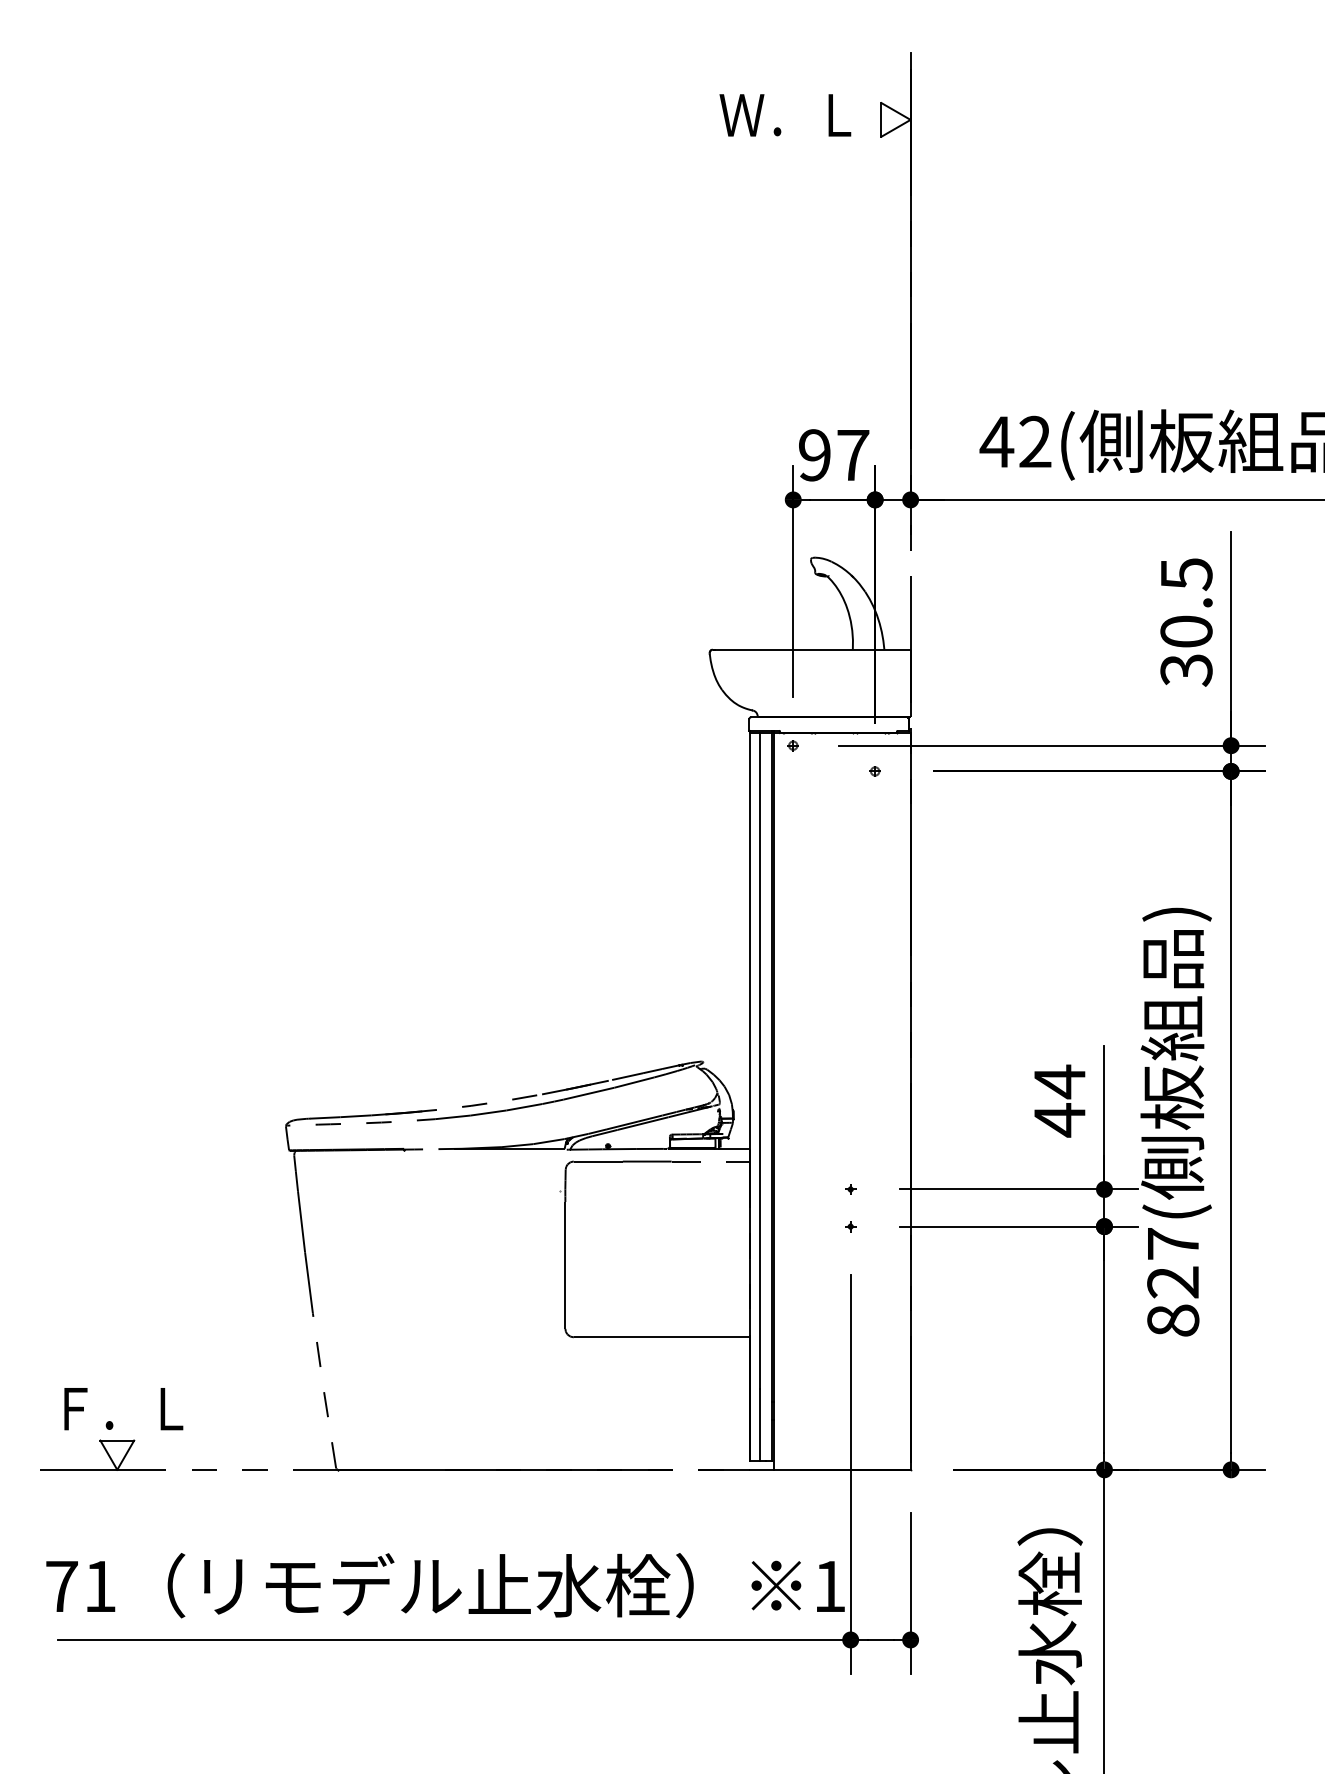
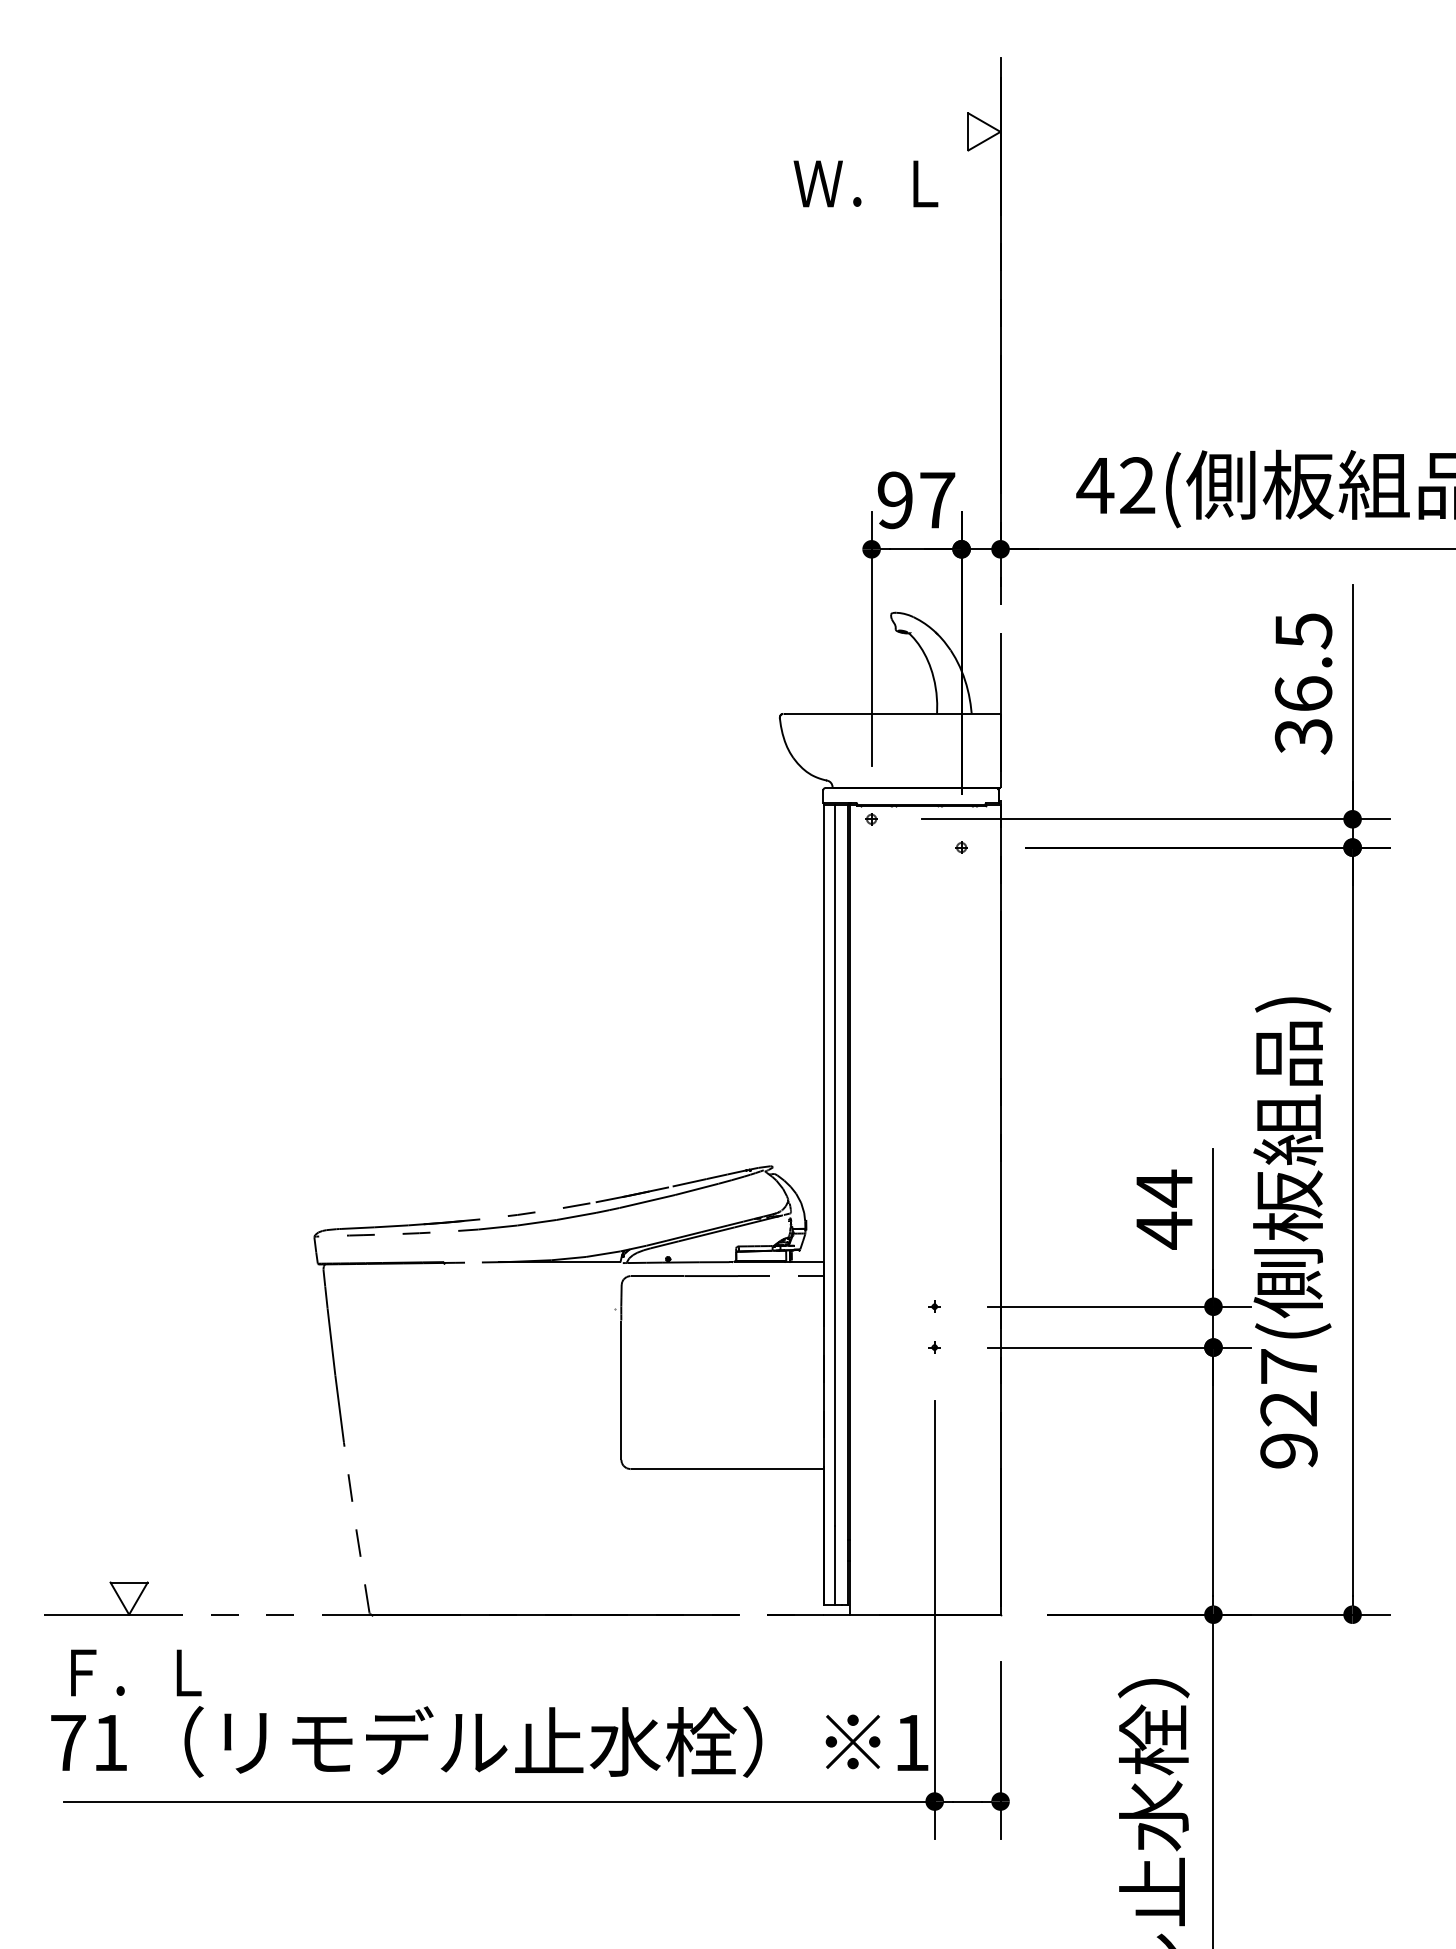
text: (784, 114) -> (865, 183), moved
text: (1186, 631) -> (1303, 693), 30.5 -> 36.5
text: (1172, 1320) -> (1288, 1450), 827( -> 927(
text: (123, 1408) -> (136, 1672), moved

